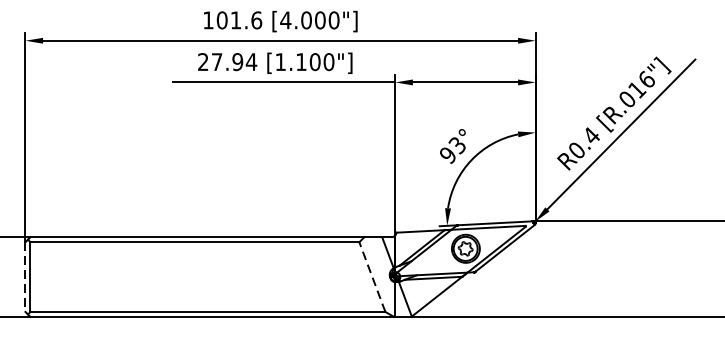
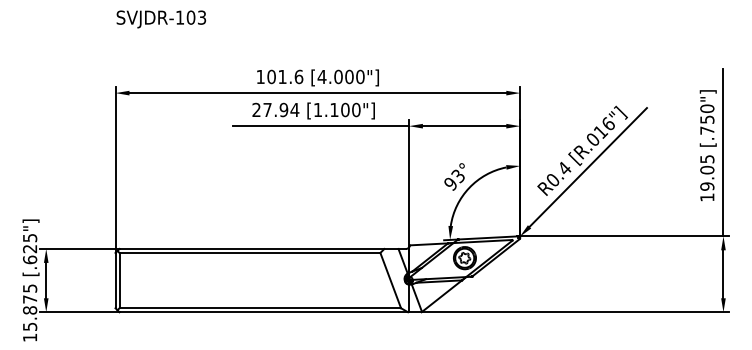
line: (25, 276) -> (115, 280), dashed -> solid
line: (372, 276) -> (390, 280), dashed -> solid

